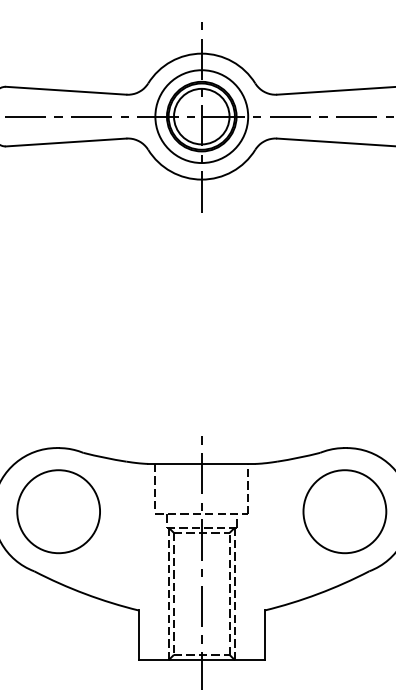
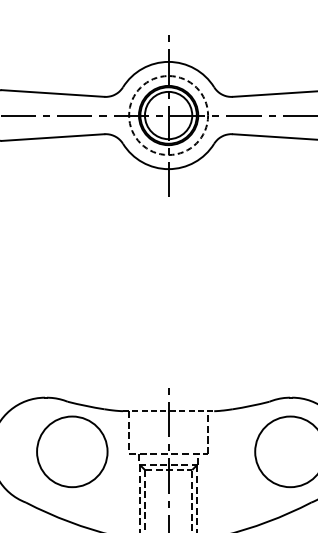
circle: (201, 116) -> (168, 115), solid -> dashed
line: (201, 463) -> (168, 410), solid -> dashed
part: (58, 511) -> (72, 451), moved

